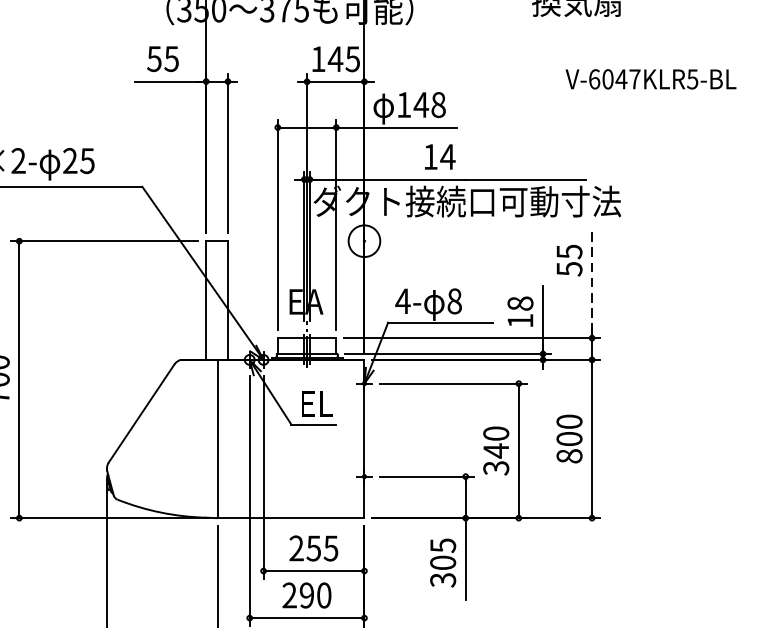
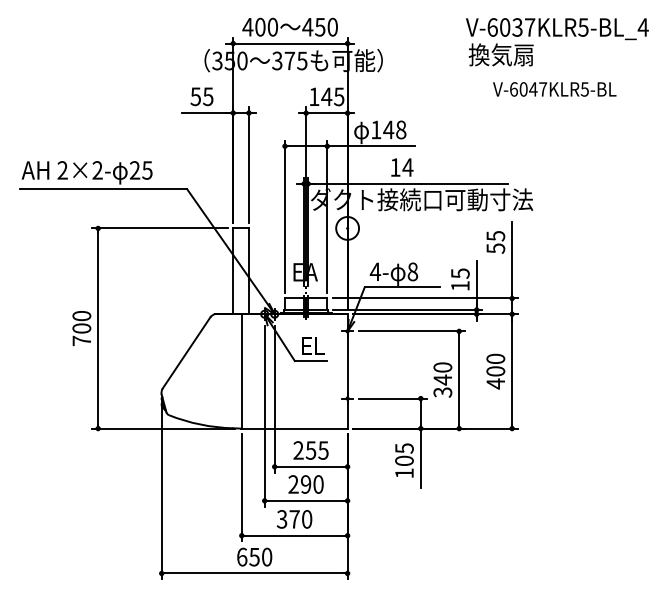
text: (650, 79) -> (554, 89), moved
line: (592, 285) -> (512, 260), dashed -> solid
text: (520, 303) -> (460, 273), 18 -> 15
text: (569, 455) -> (495, 383), 800 -> 400
text: (443, 580) -> (404, 473), 305 -> 105

